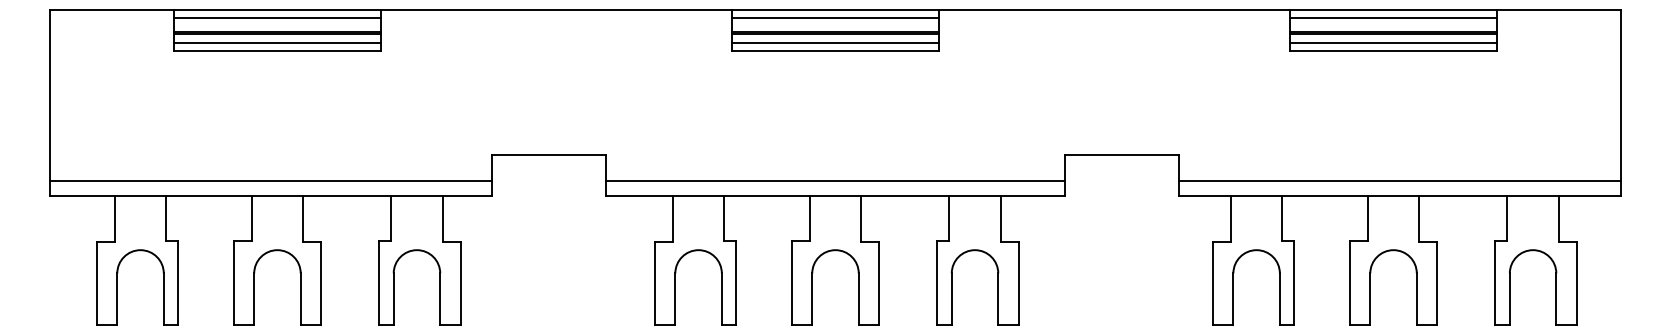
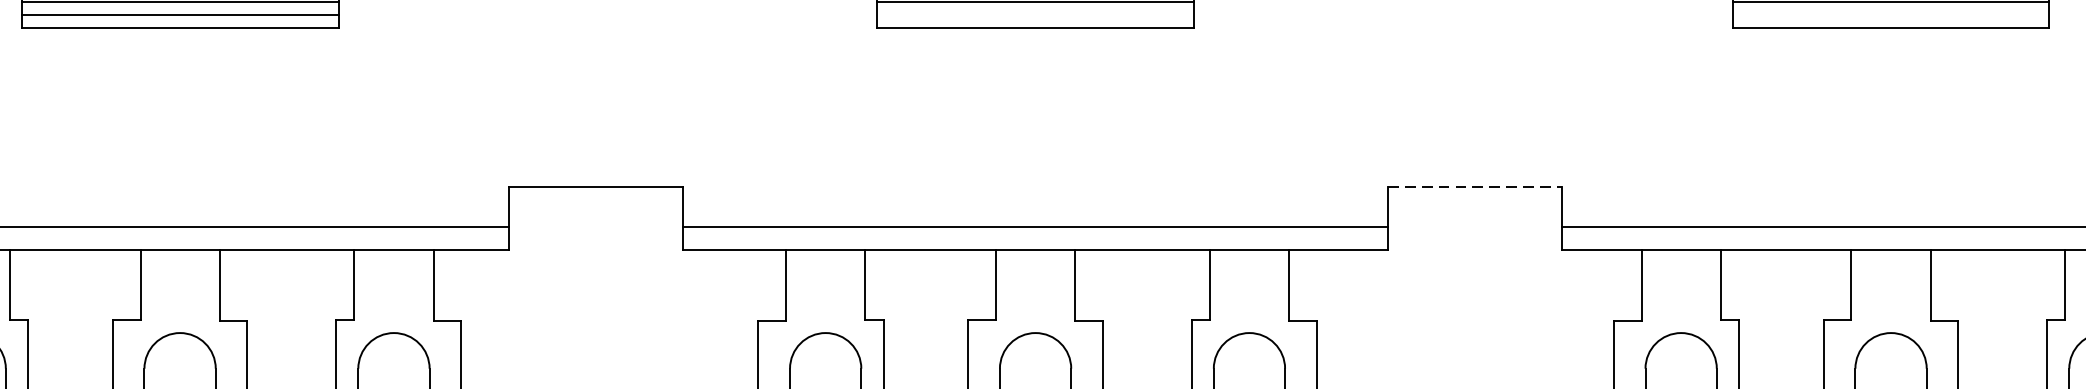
line: (835, 42) -> (1035, 14), removed
line: (1393, 42) -> (1890, 14), removed
line: (1122, 154) -> (1475, 186), solid -> dashed

